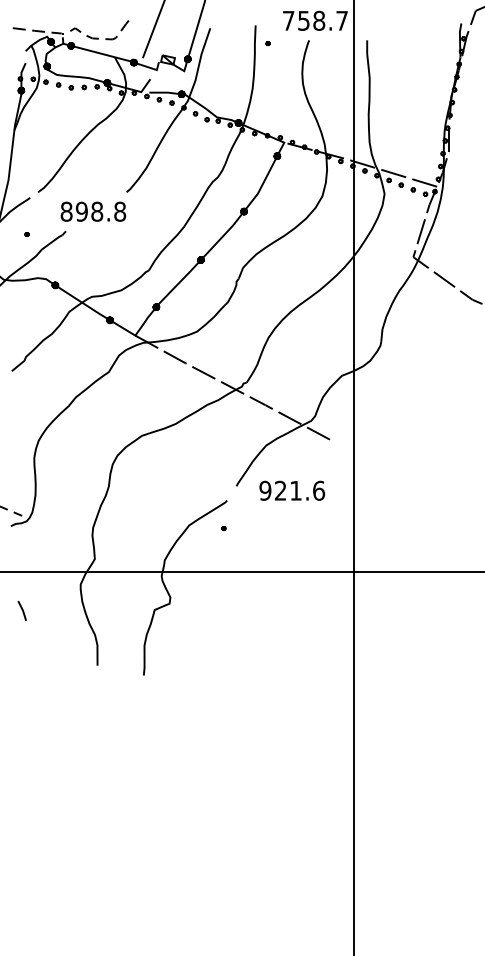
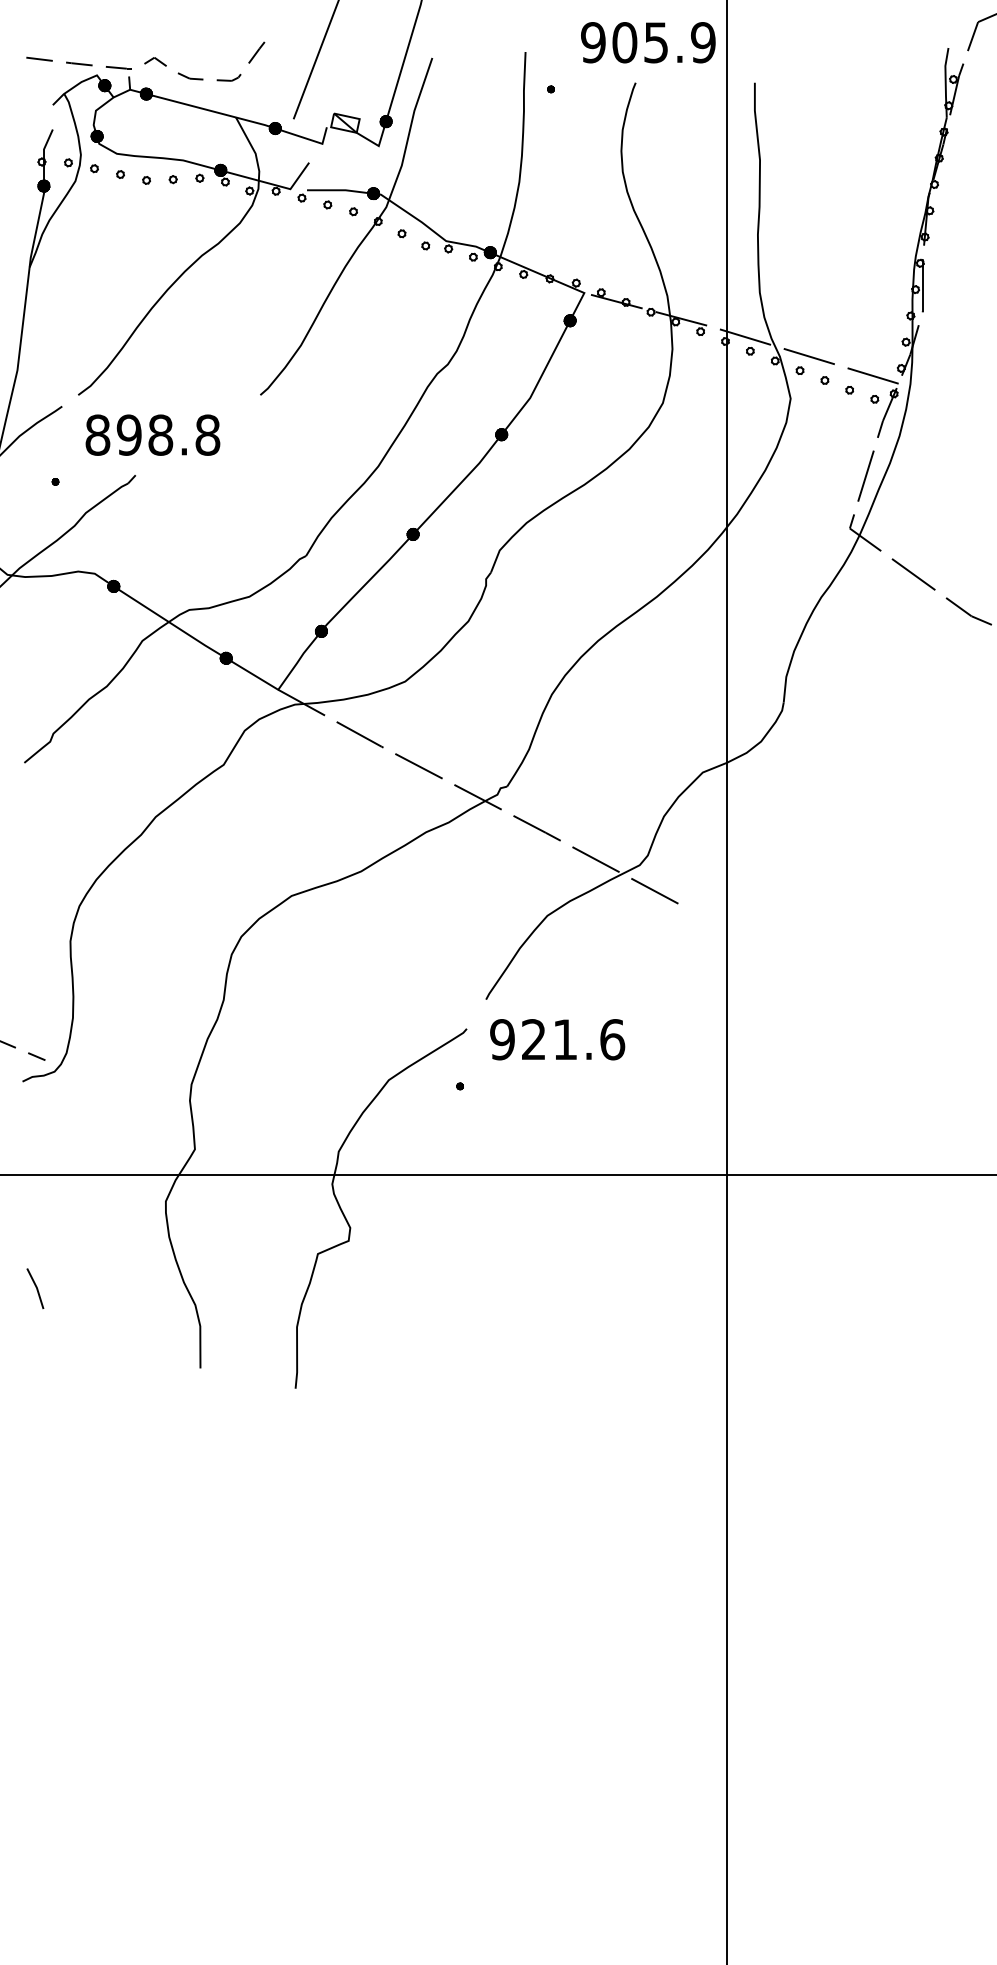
text: (315, 20) -> (648, 41), 758.7 -> 905.9
text: (93, 211) -> (153, 434), moved
text: (292, 490) -> (558, 1039), moved
line: (21, 610) -> (33, 1287), moved

